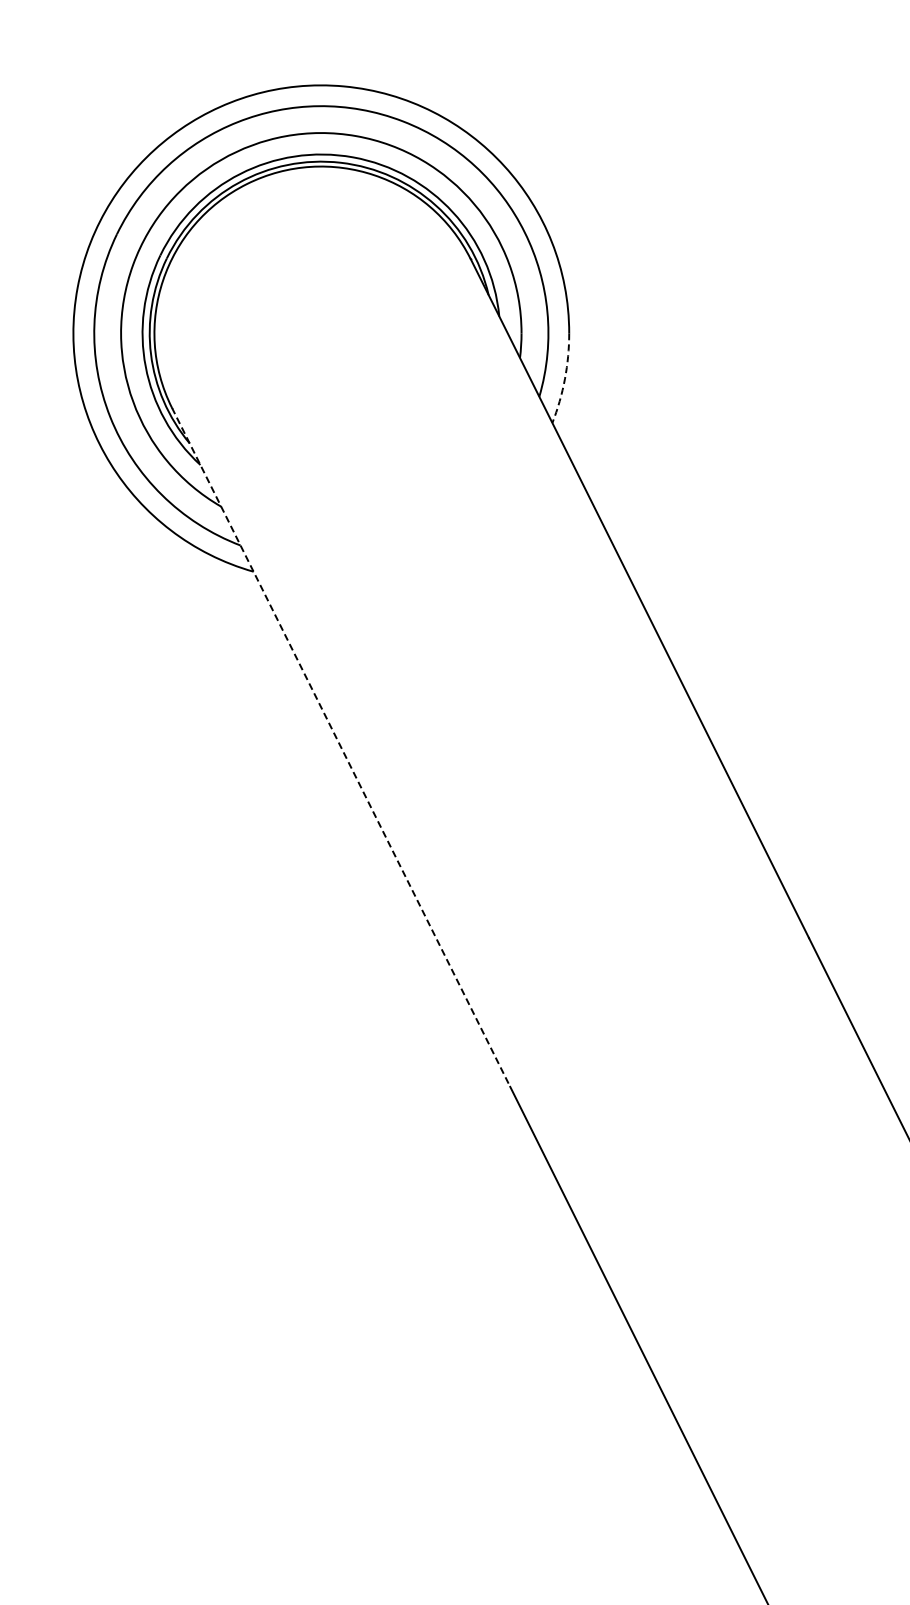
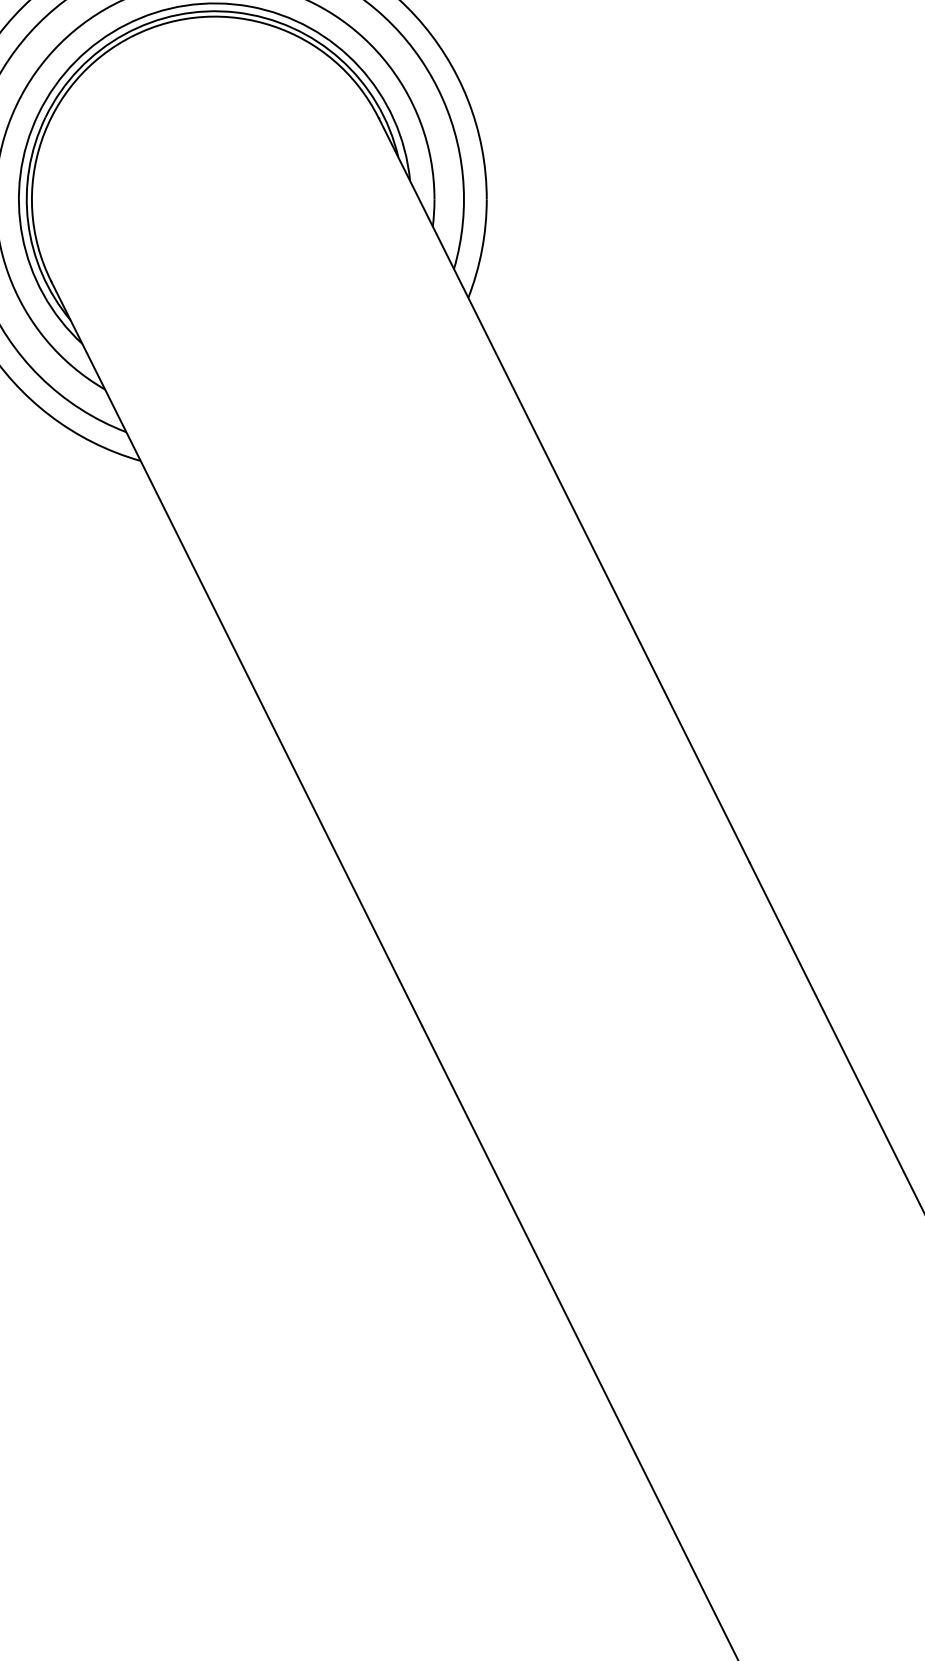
arc: (564, 378) -> (481, 249), dashed -> solid
line: (341, 747) -> (237, 653), dashed -> solid

